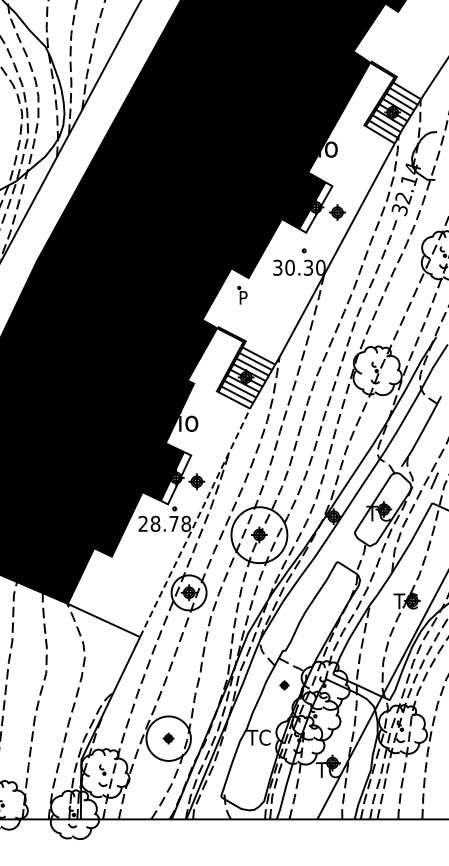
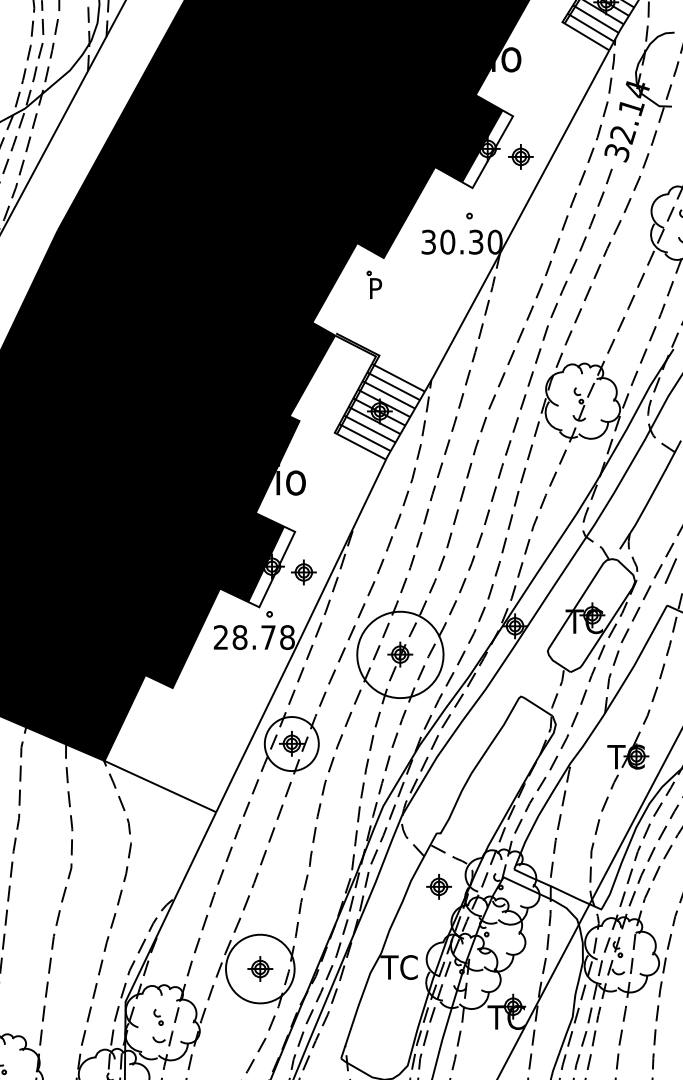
line: (195, 523) -> (301, 636), dashed -> solid
part: (284, 685) -> (439, 886), size x1.67
part: (168, 738) -> (260, 968), size x1.43

